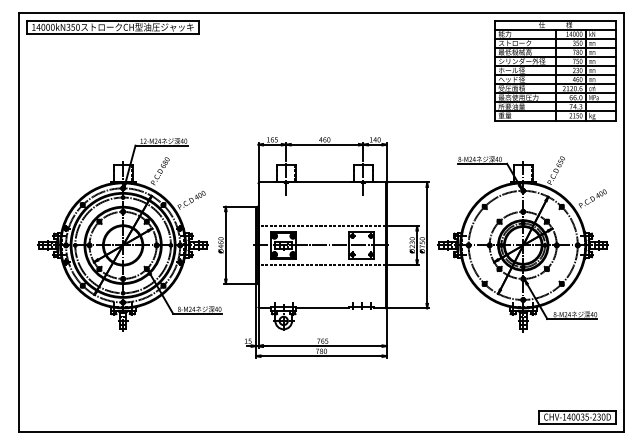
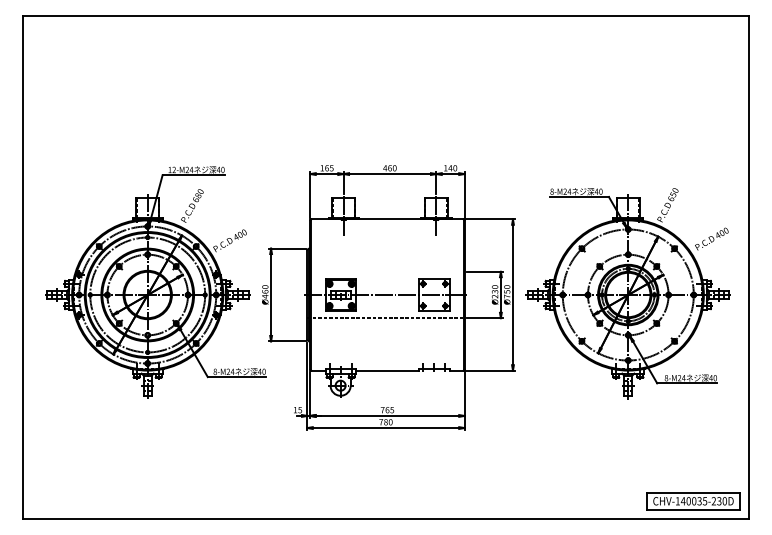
part: (112, 27) -> (135, 33), removed
part: (555, 70) -> (667, 84), removed
line: (321, 225) -> (385, 271), removed

